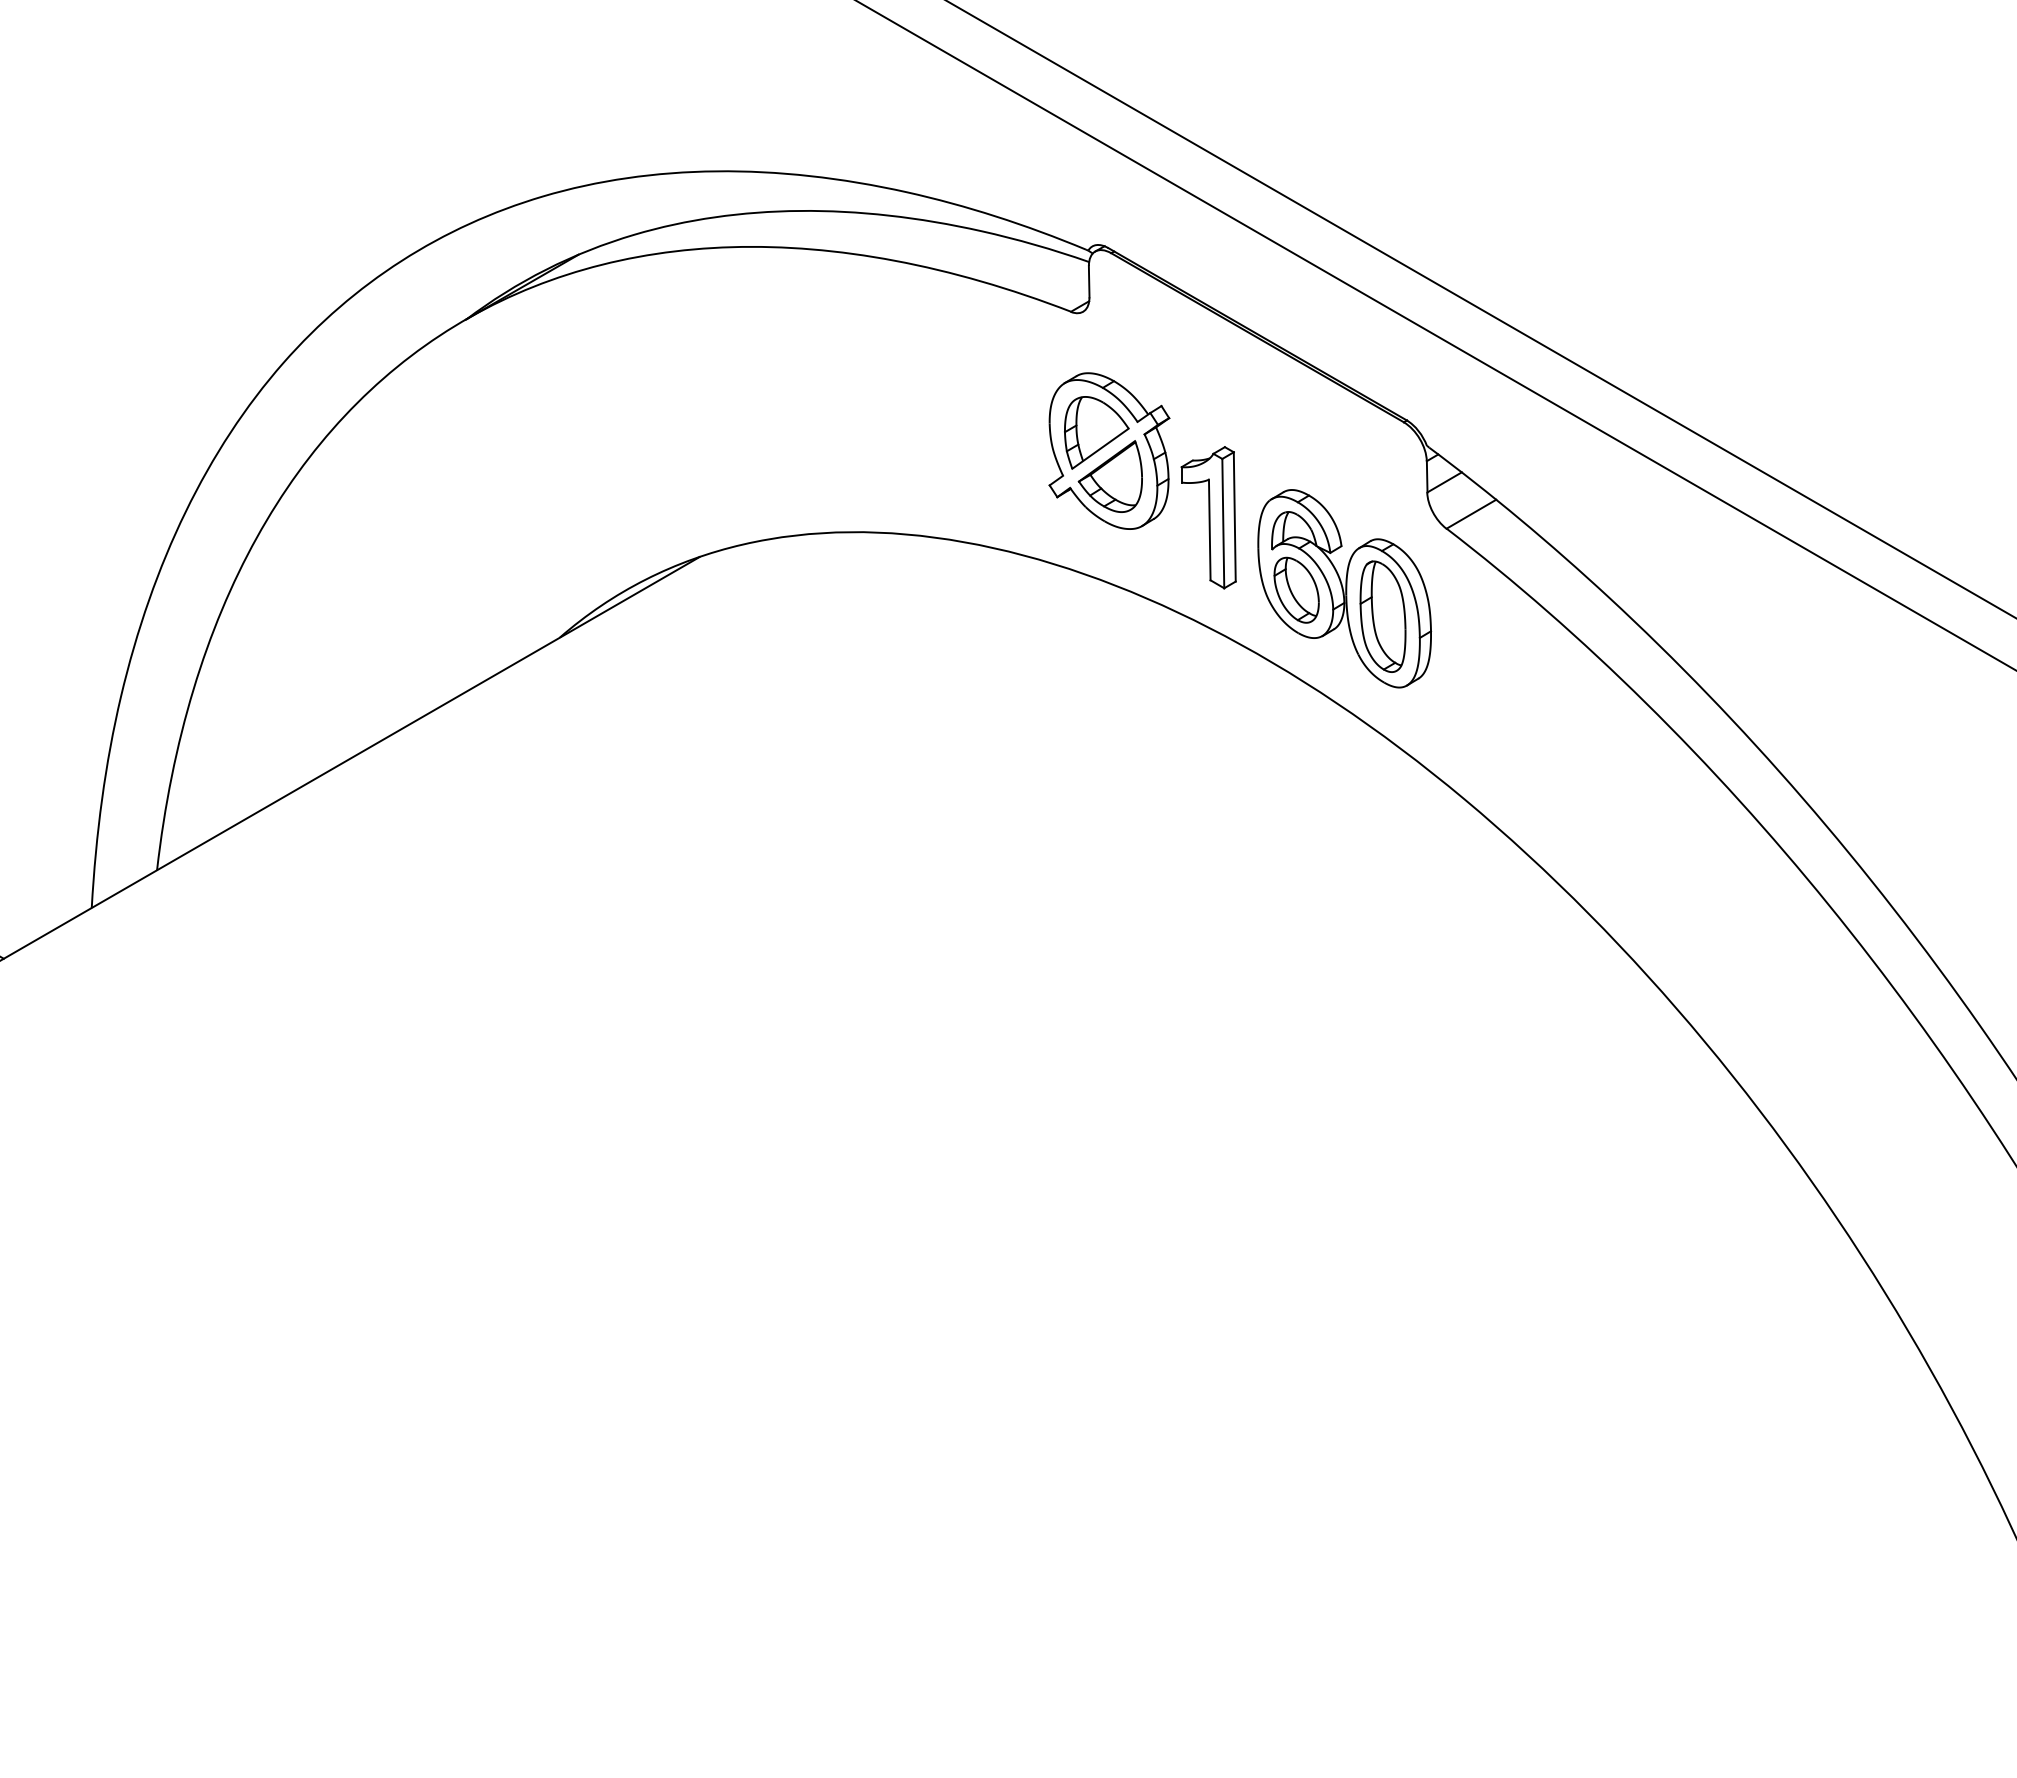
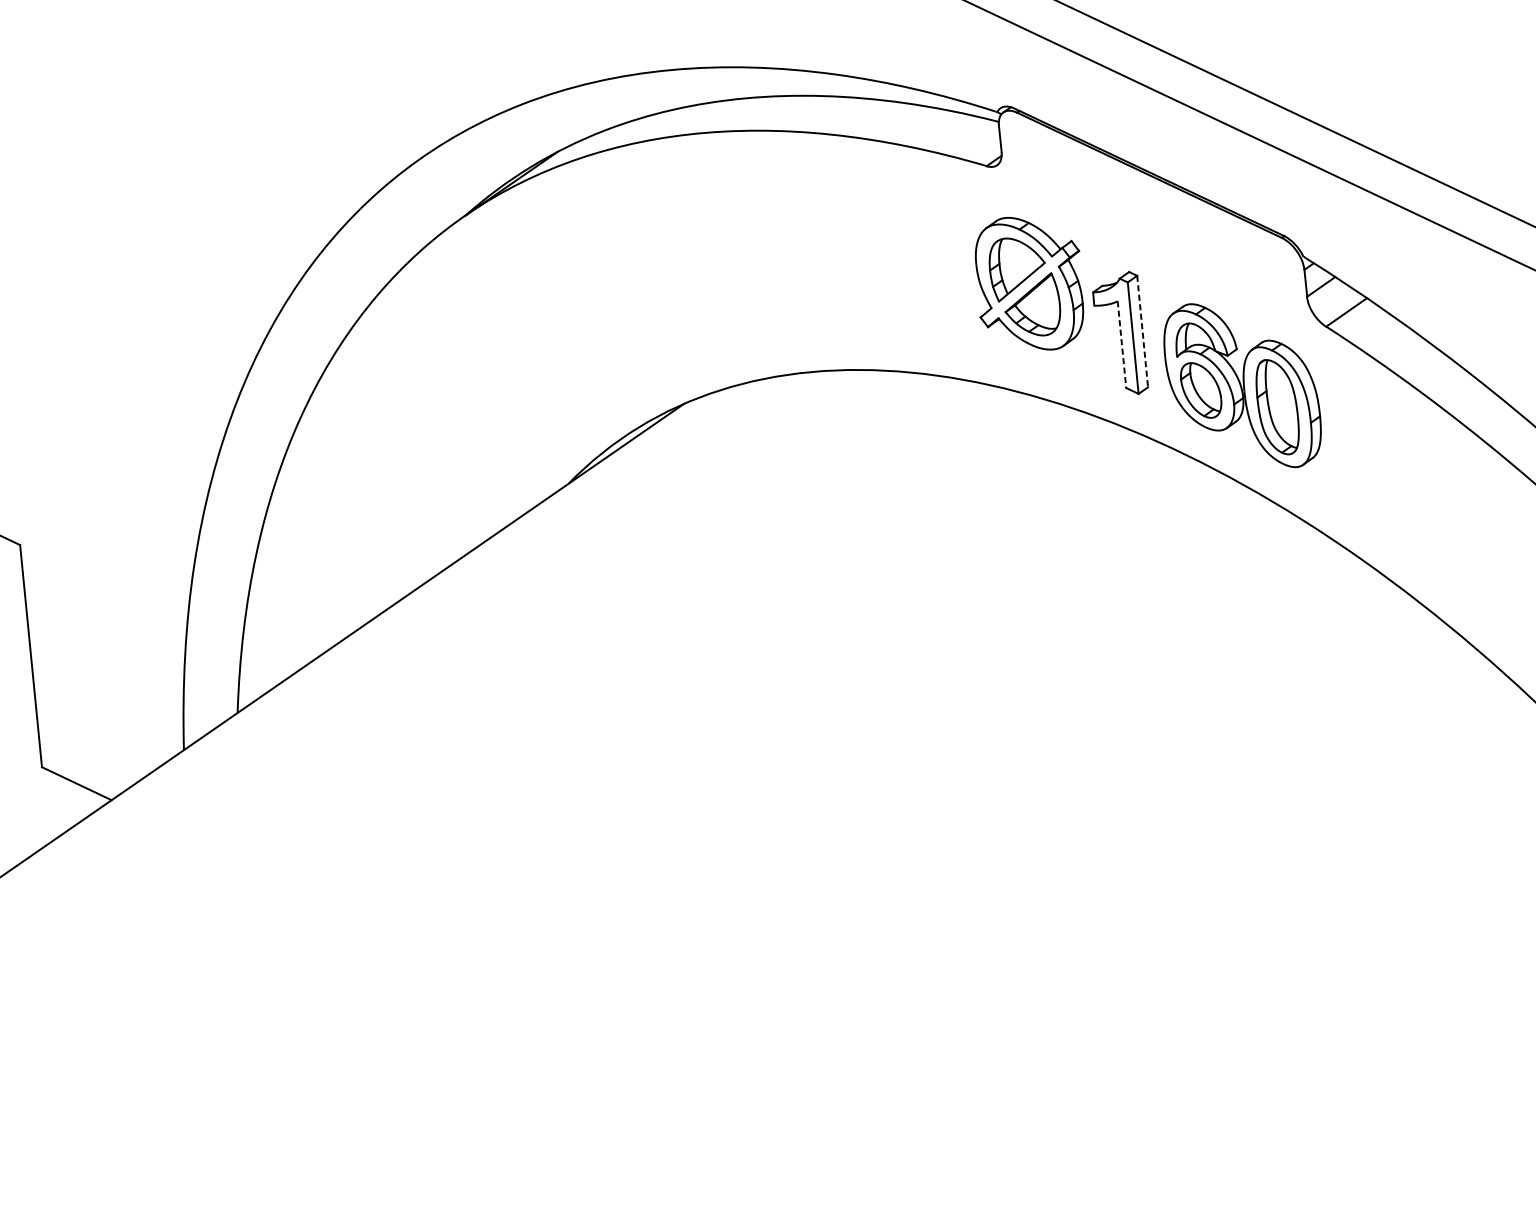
line: (1234, 516) -> (1142, 331), solid -> dashed
line: (1209, 530) -> (1121, 345), solid -> dashed

